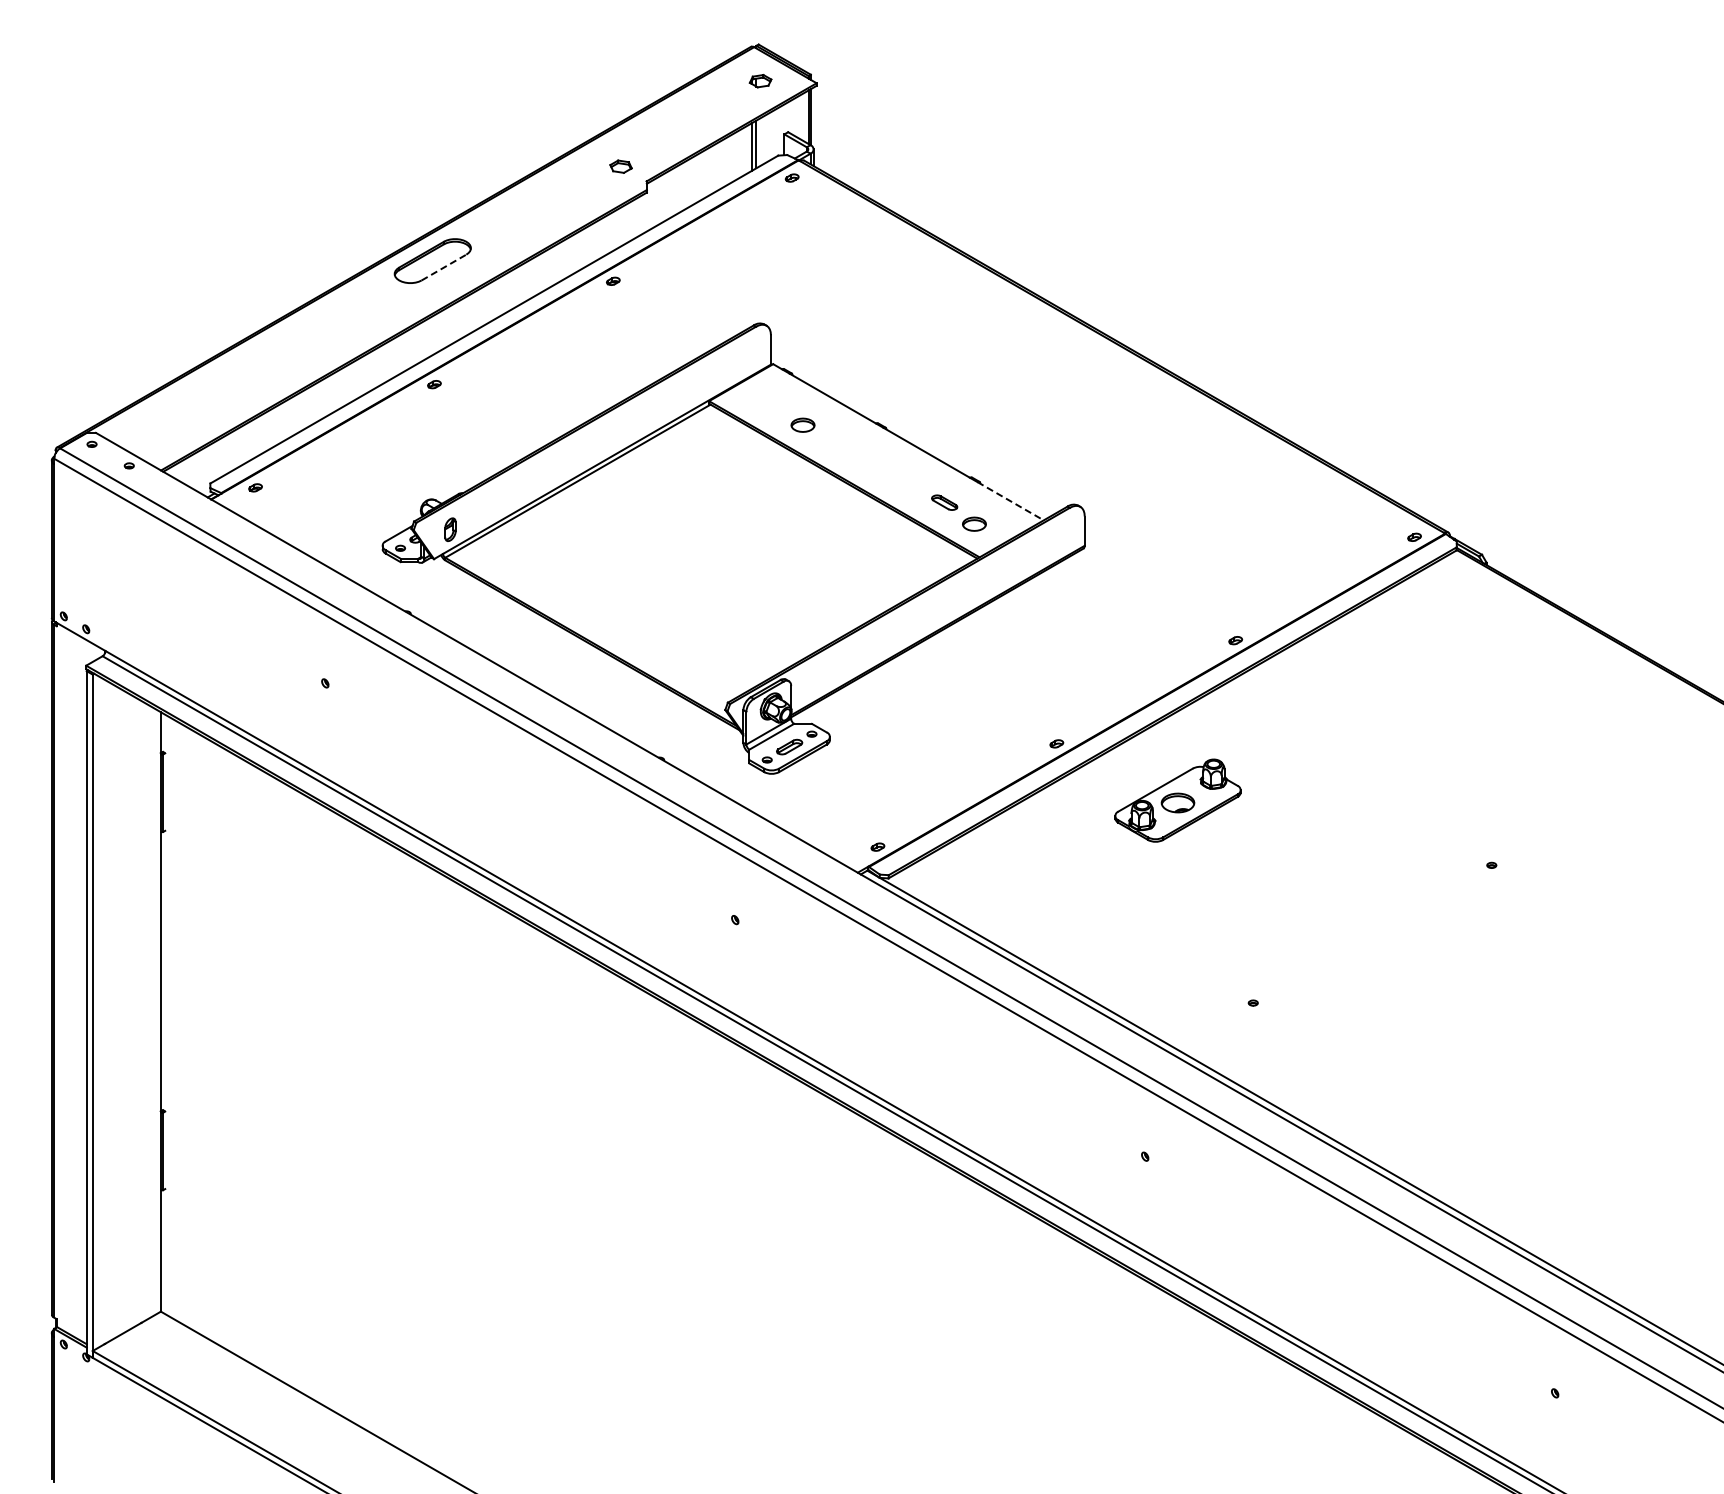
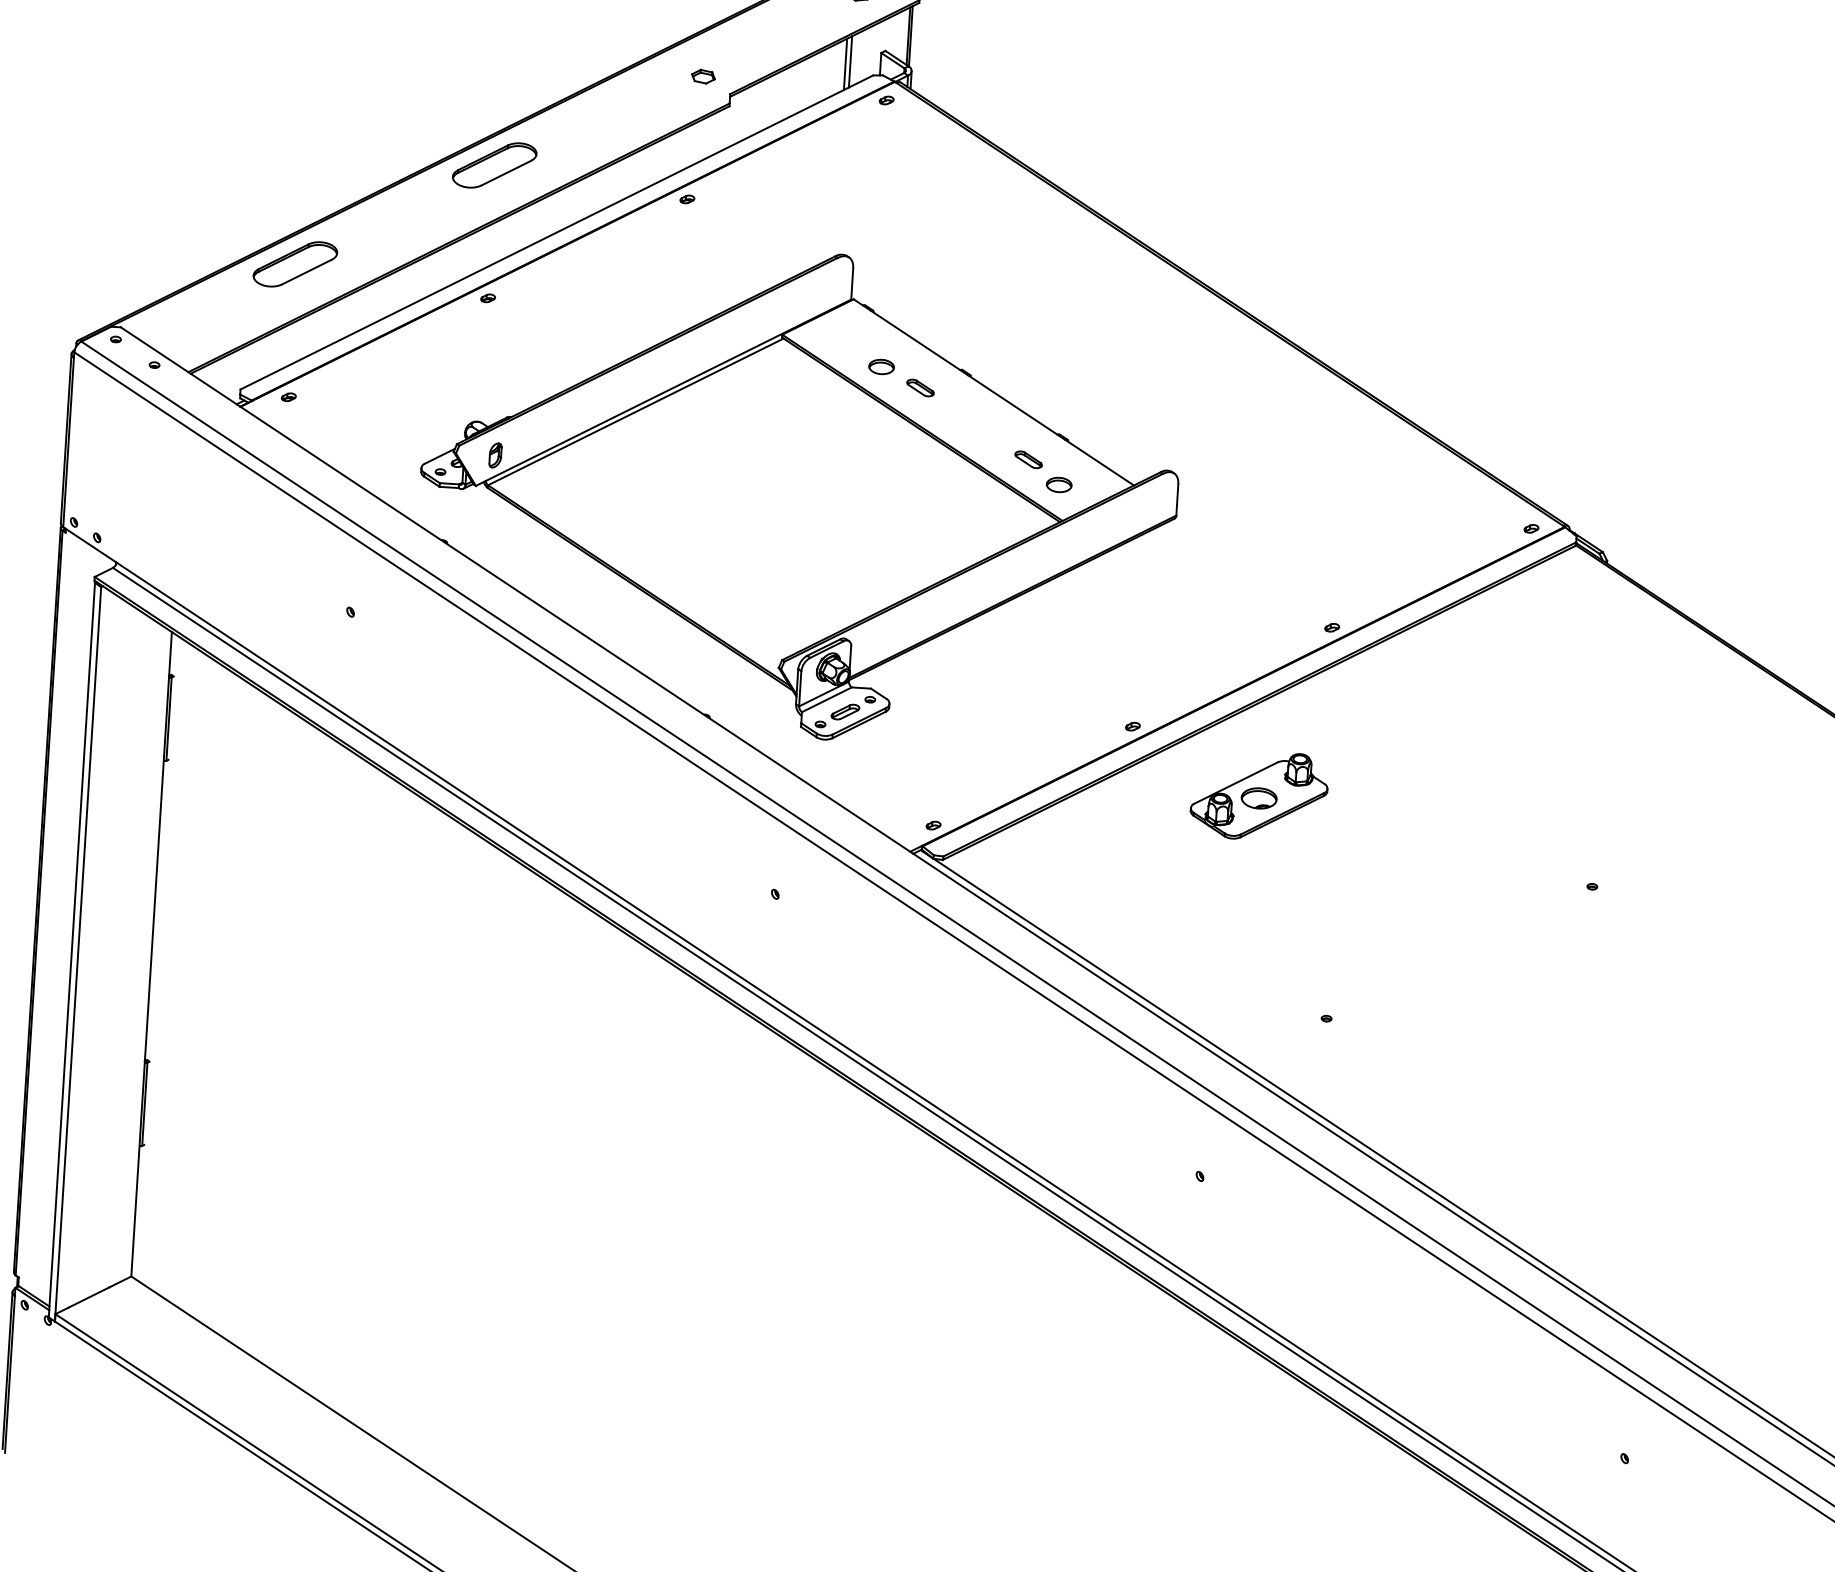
line: (444, 267) -> (506, 173), dashed -> solid
part: (253, 364) -> (294, 264), added
part: (839, 442) -> (919, 387), added
line: (1011, 501) -> (1100, 463), dashed -> solid

